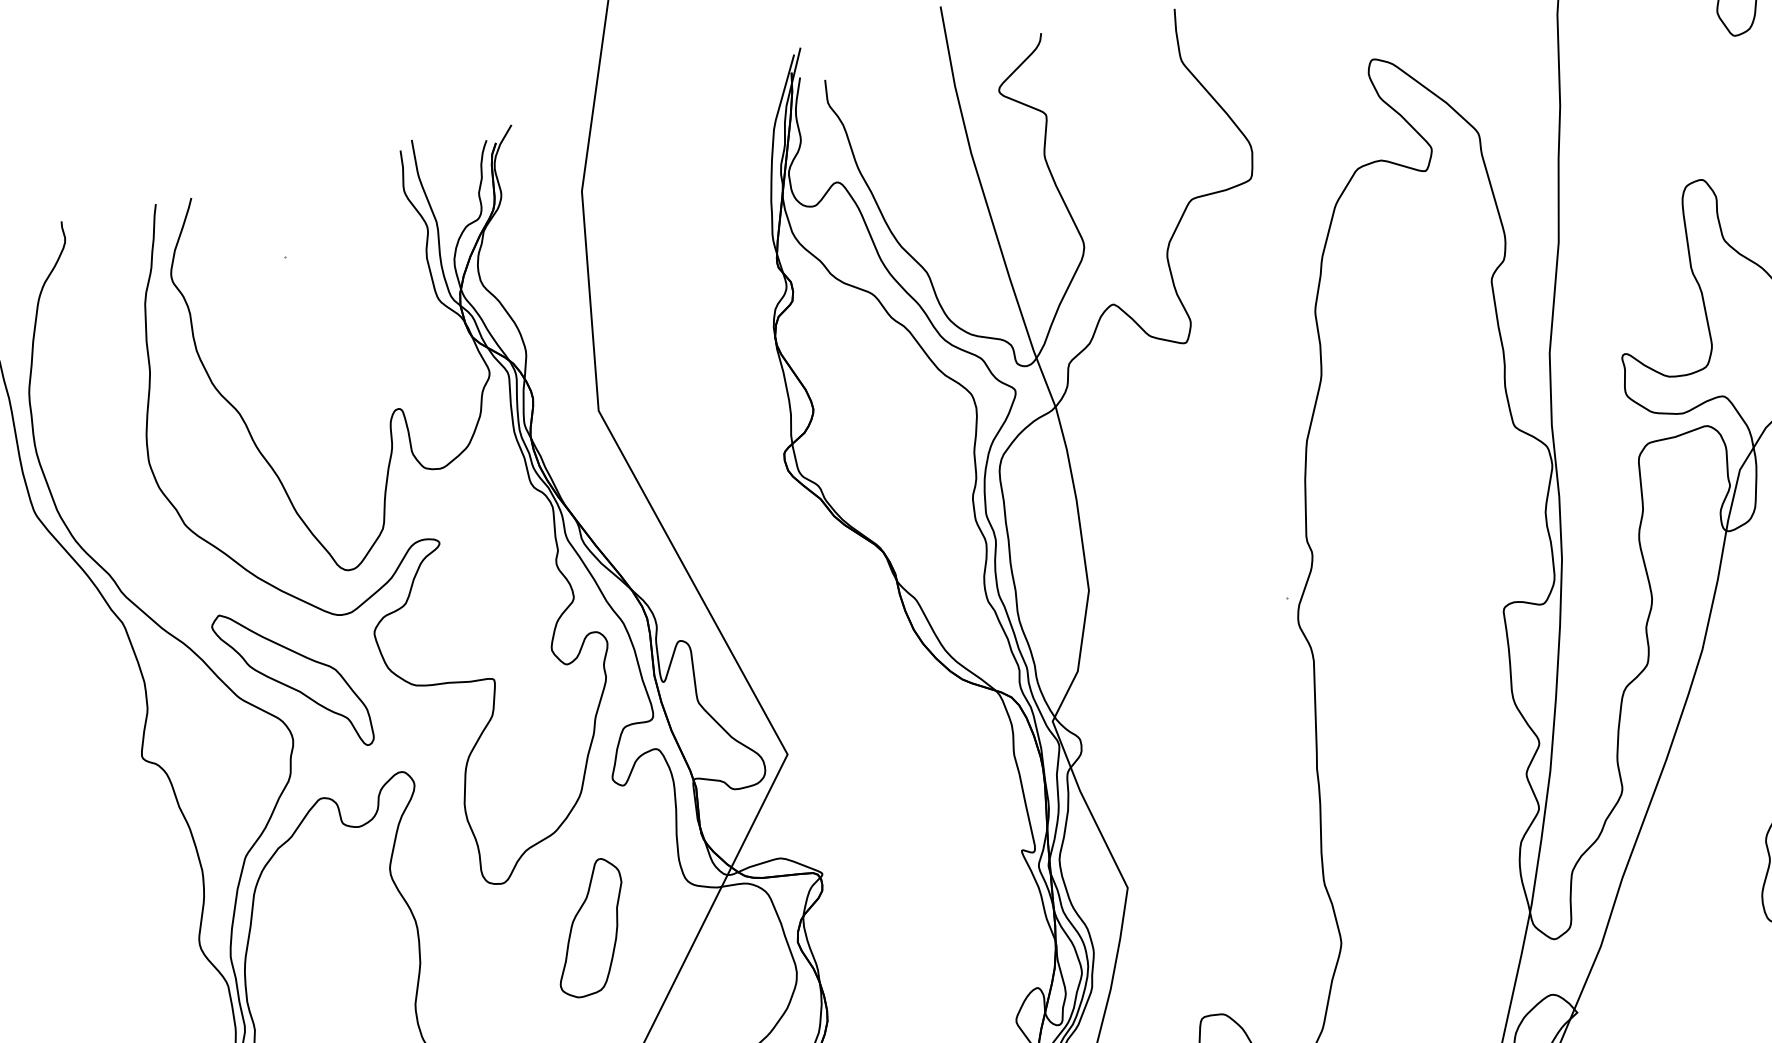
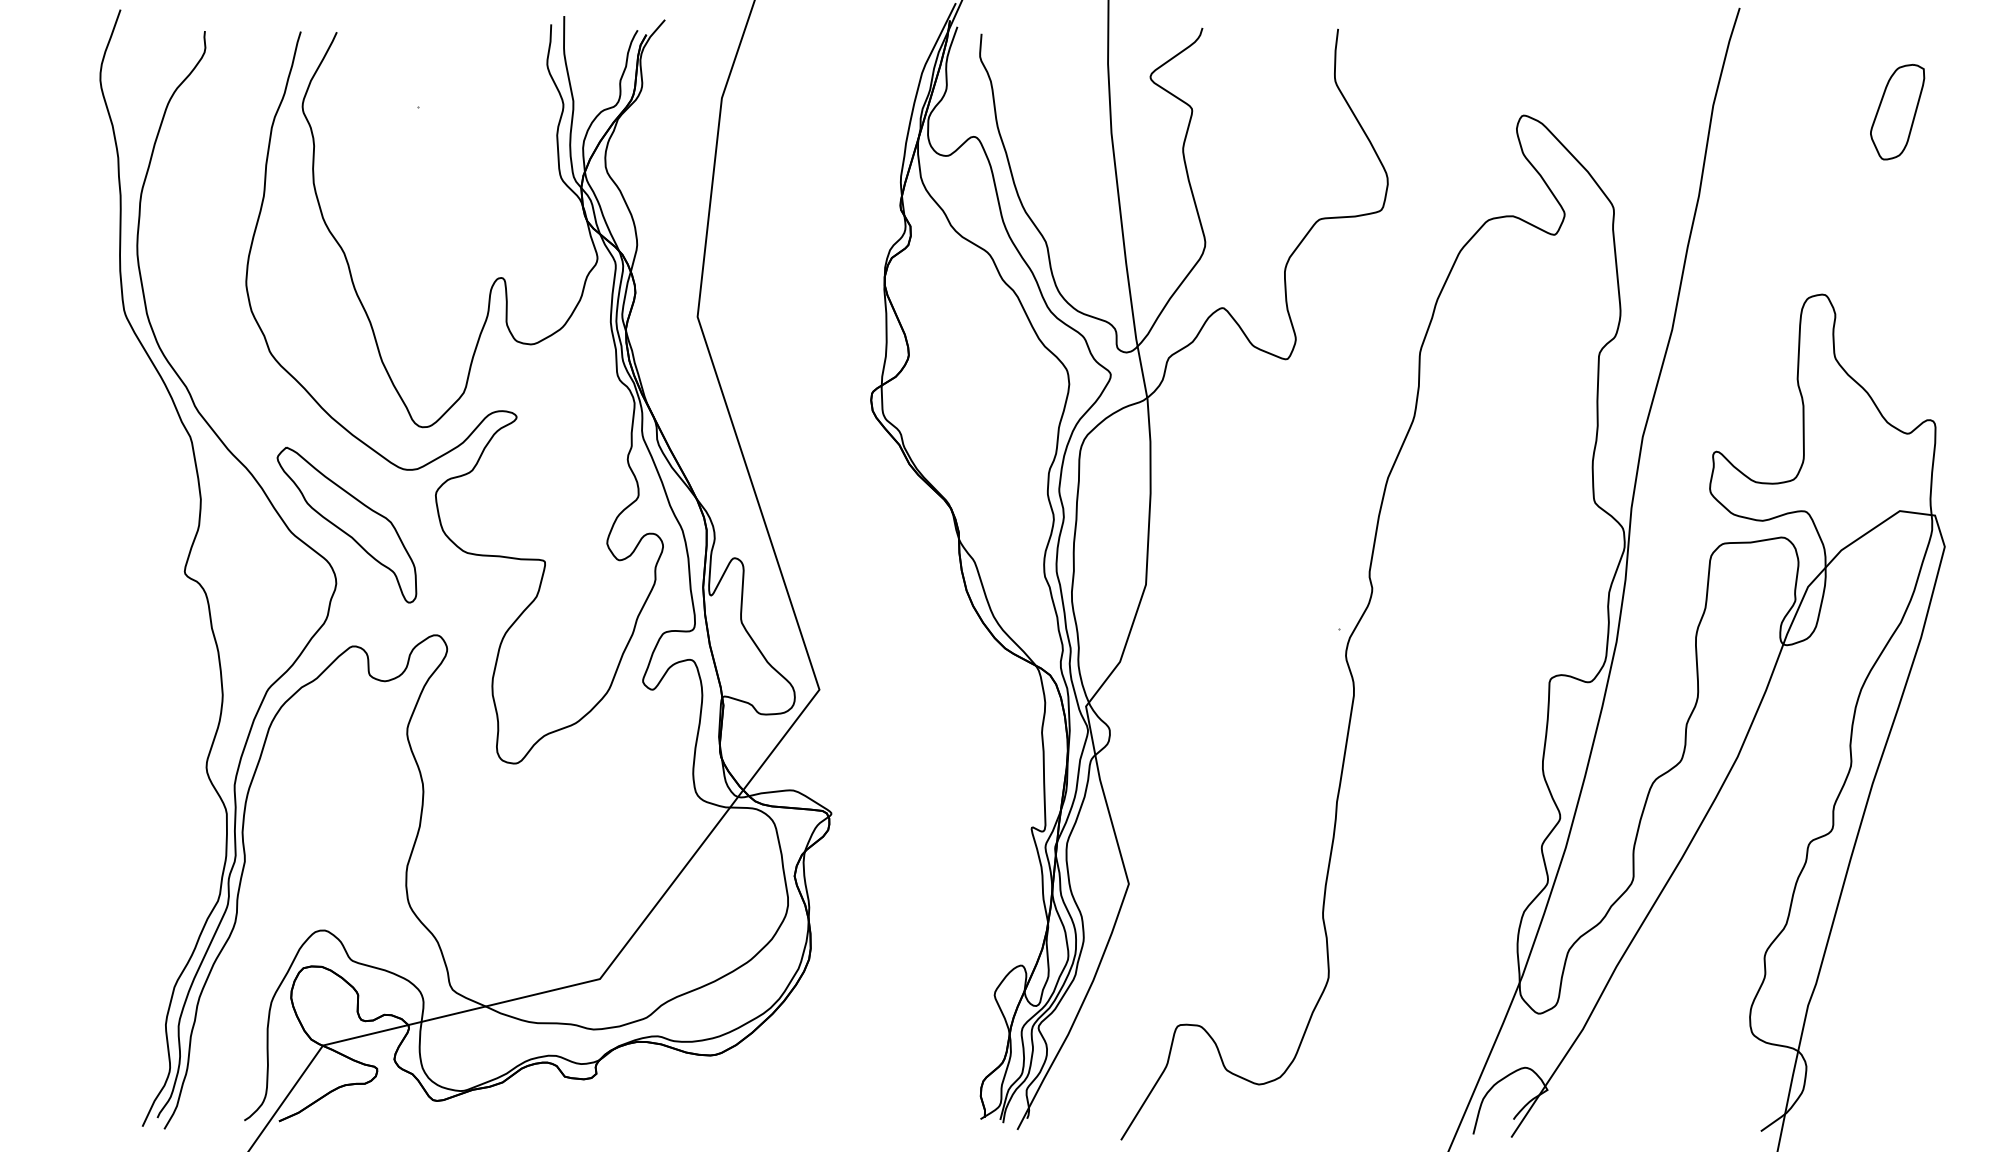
part: (589, 928) -> (592, 823), removed

